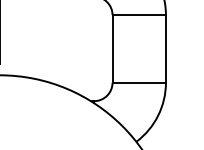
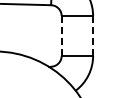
line: (112, 48) -> (61, 35), solid -> dashed
line: (166, 48) -> (93, 35), solid -> dashed

